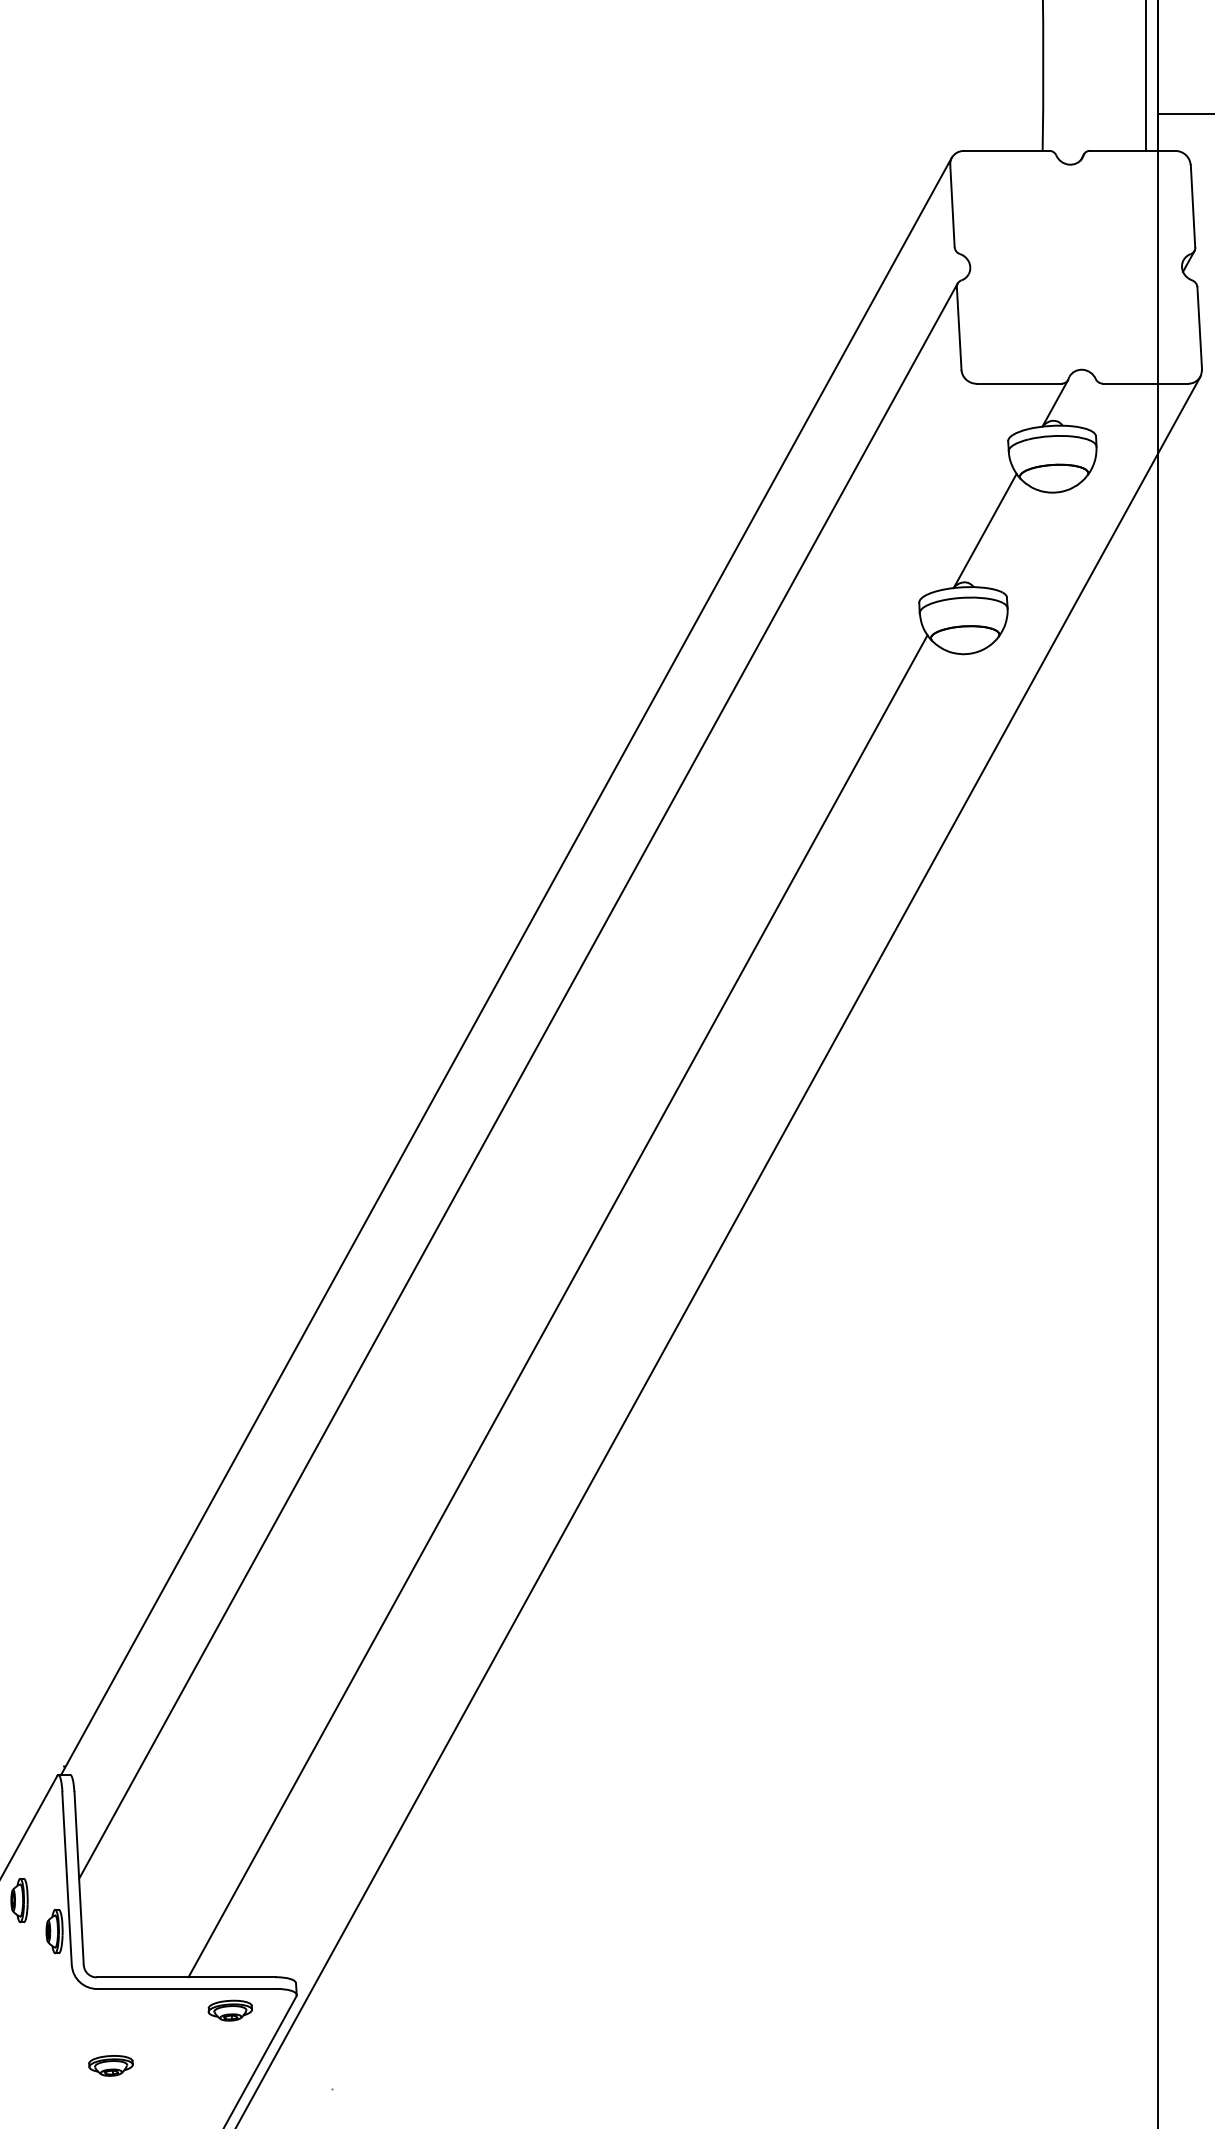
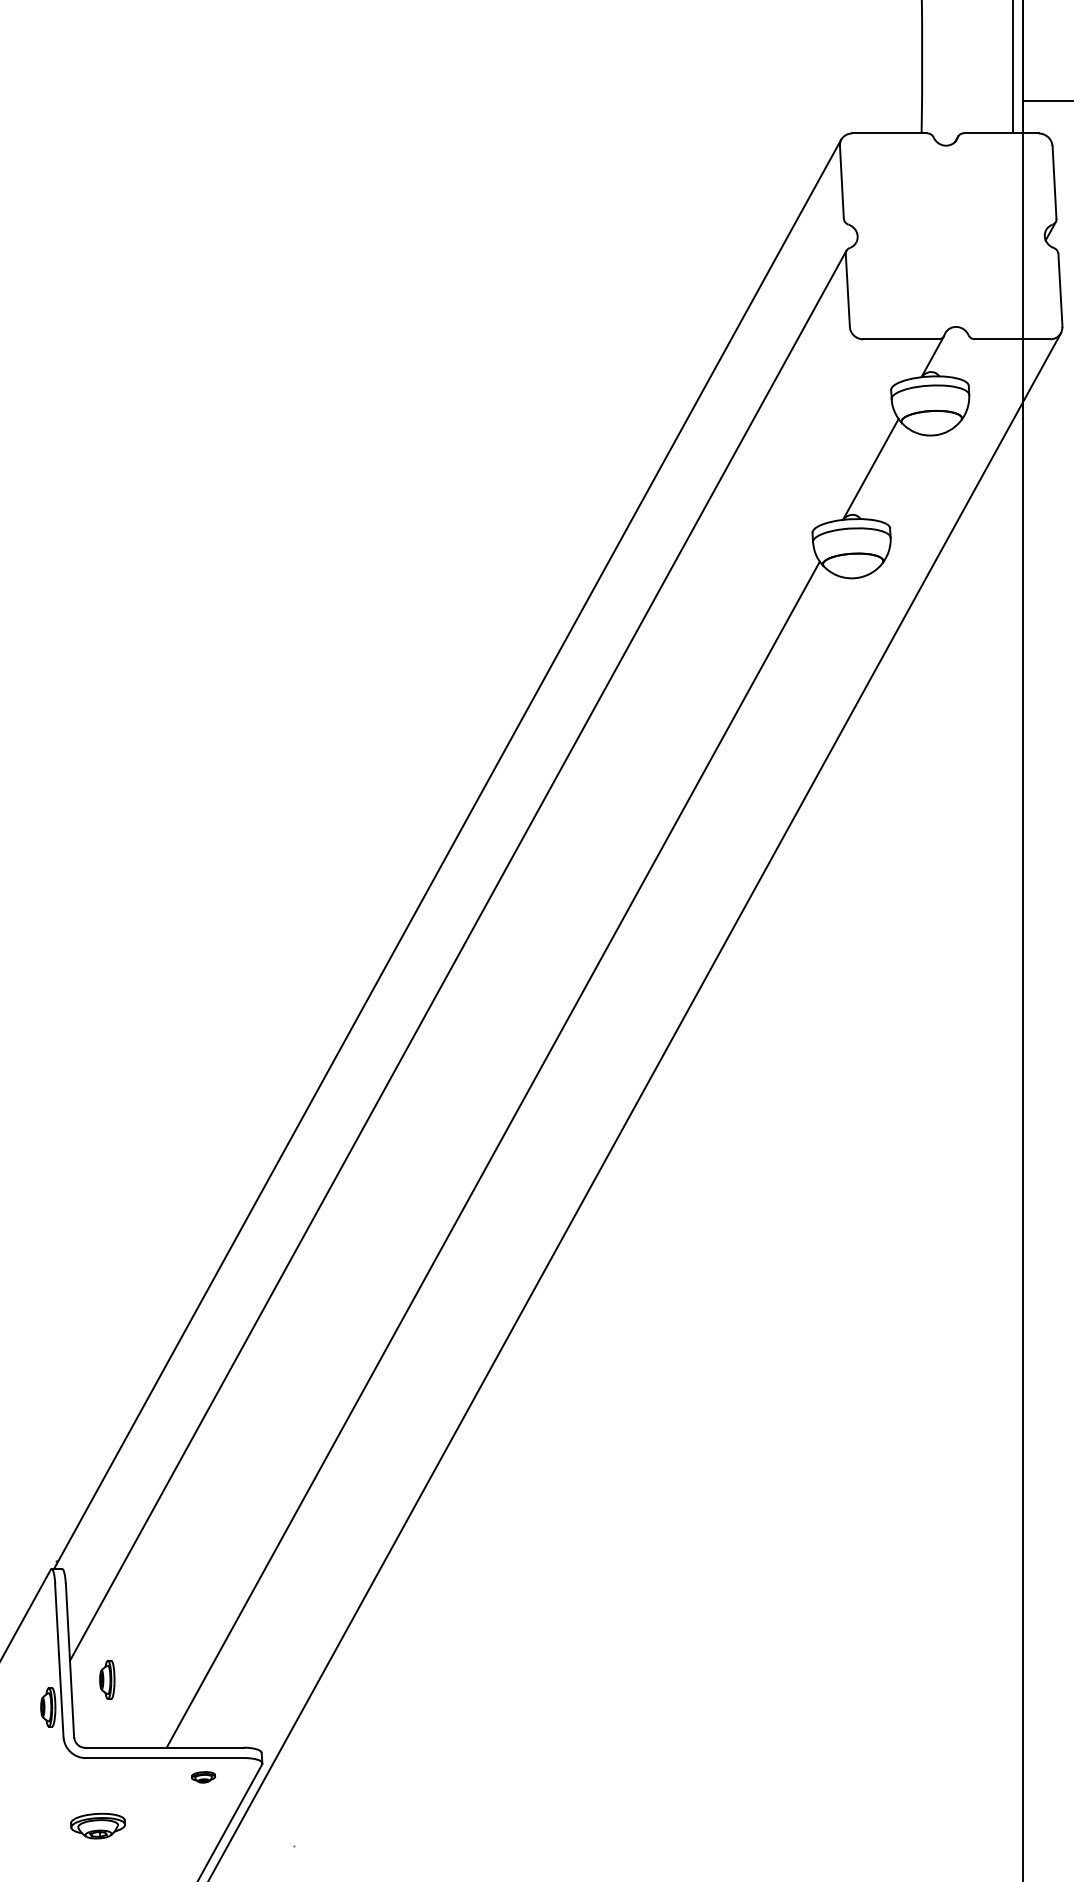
part: (19, 1900) -> (107, 1679), moved
part: (230, 2010) -> (203, 1777), size x0.6
part: (111, 2065) -> (98, 1825), size x1.4

